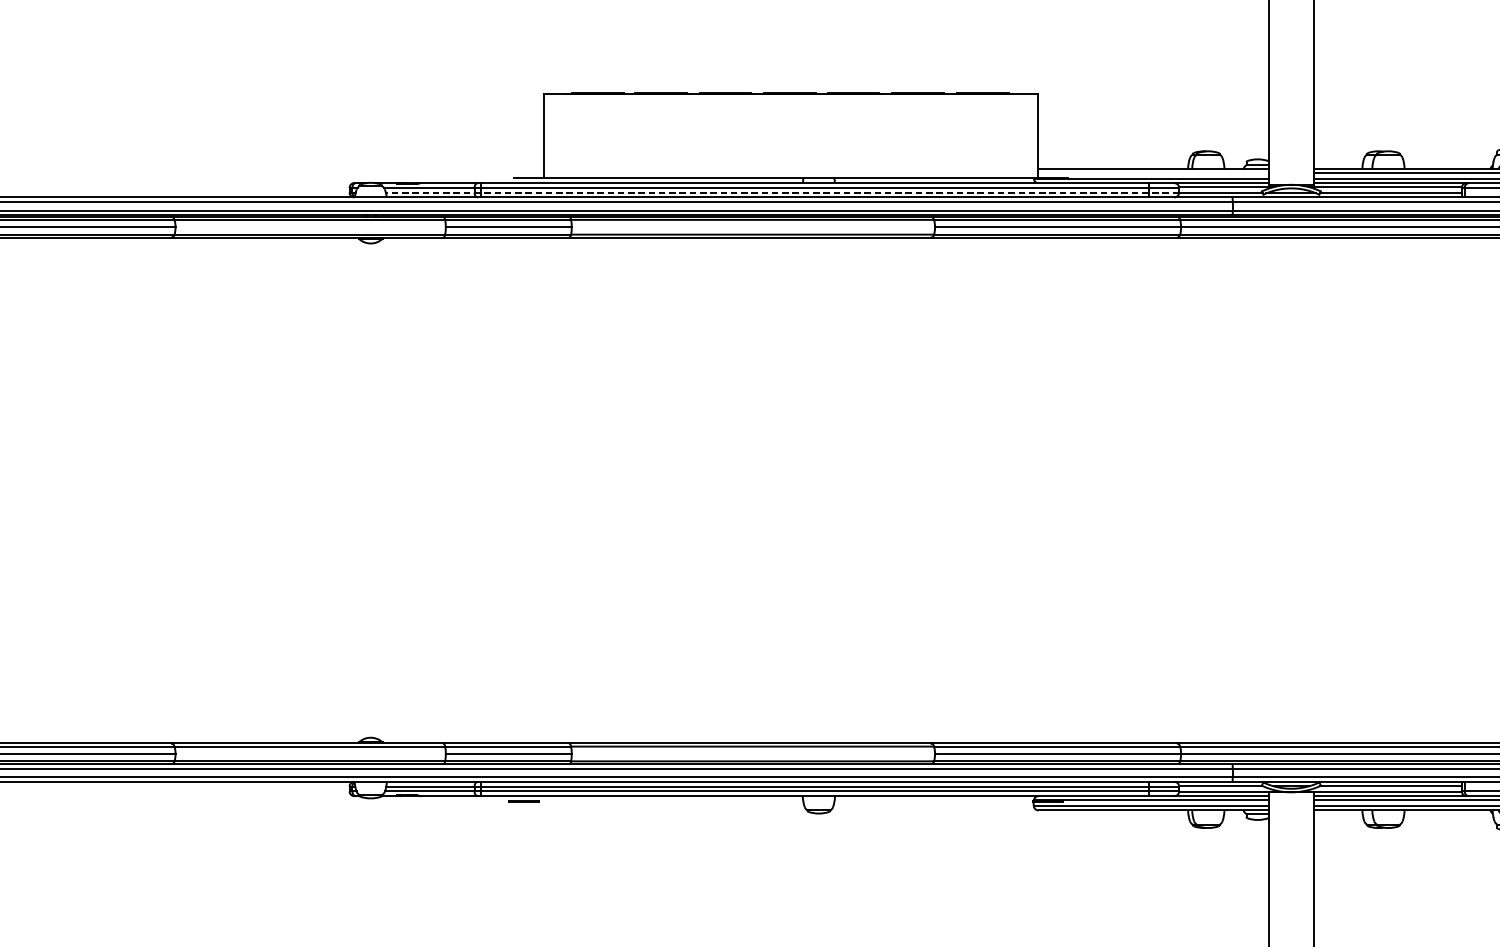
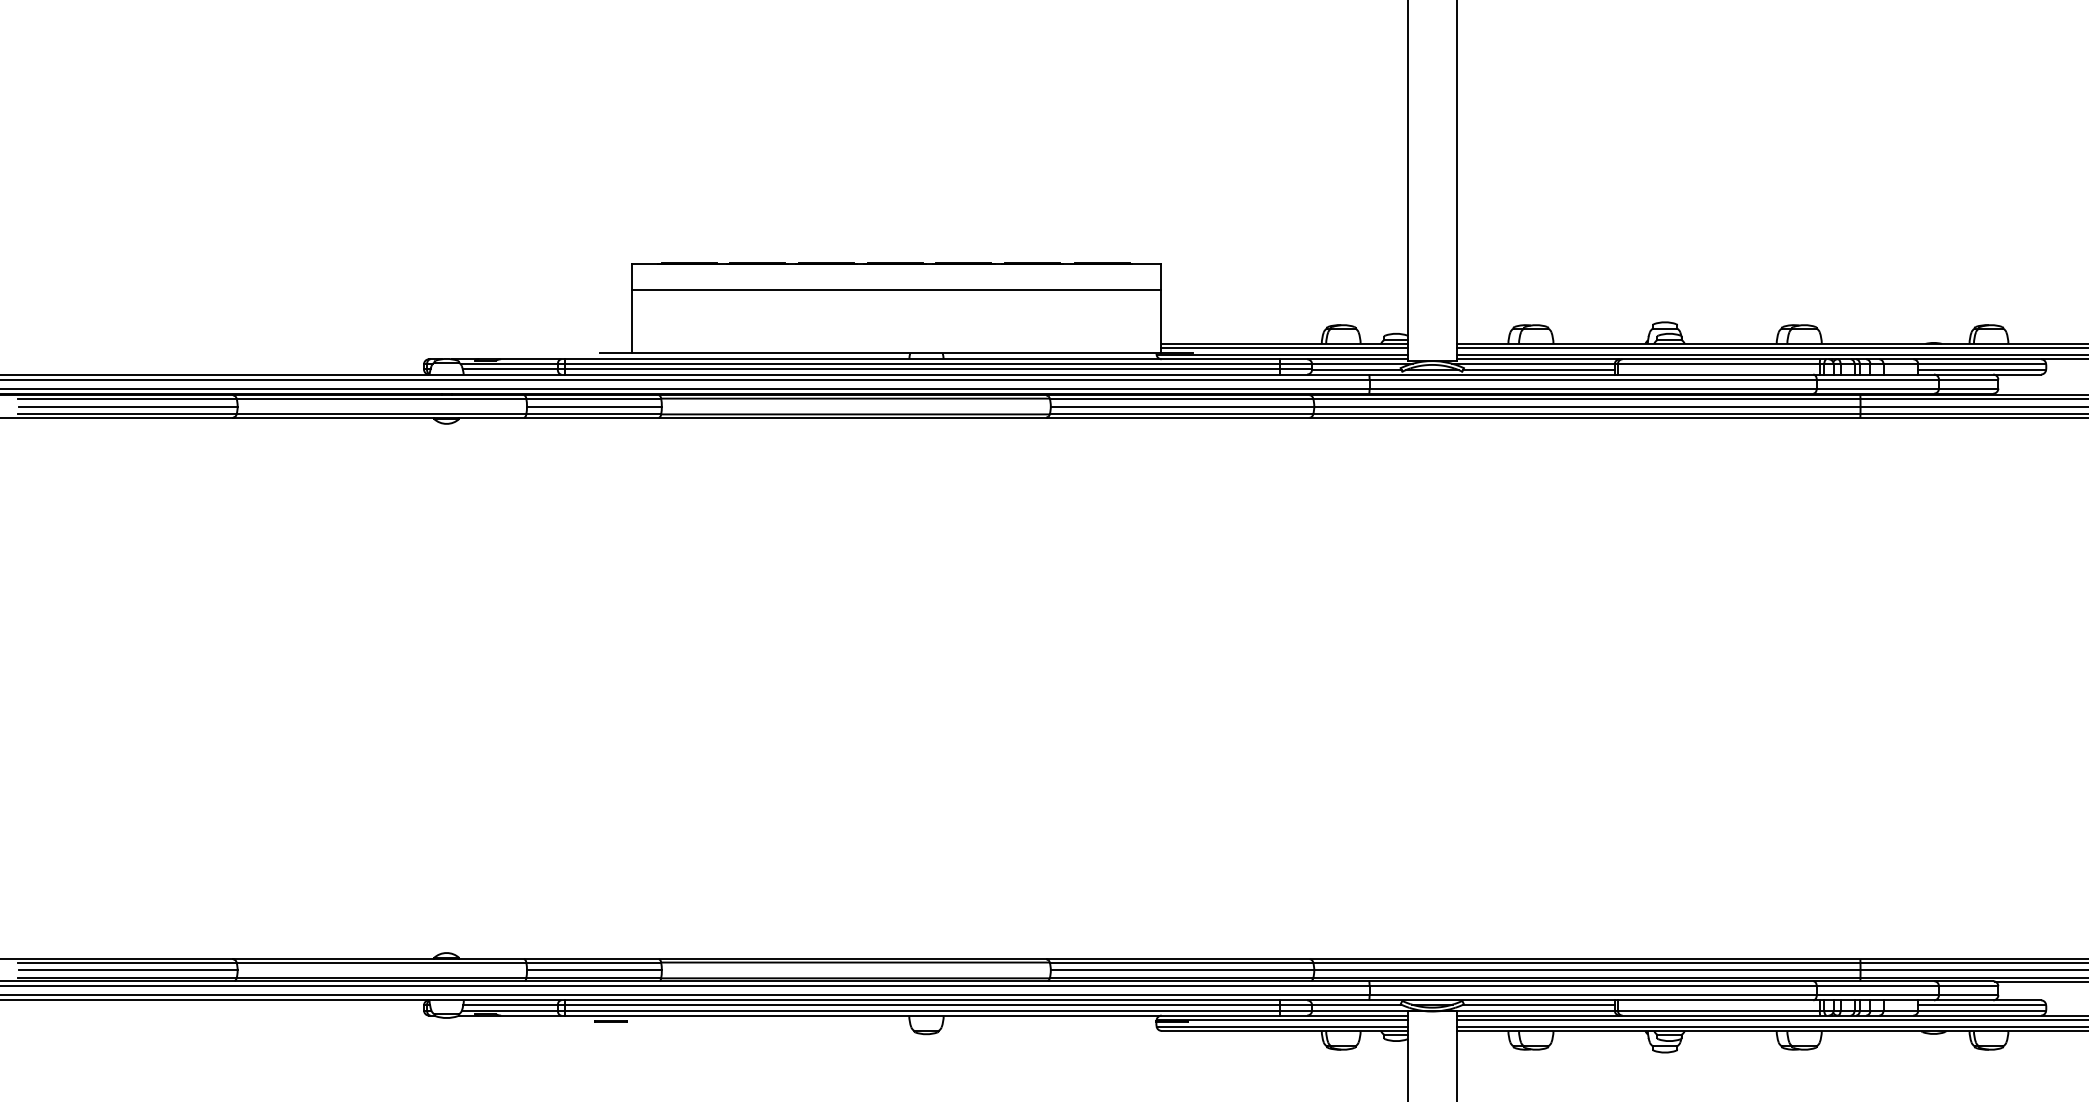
line: (789, 117) -> (895, 289), added
line: (1153, 173) -> (1284, 348), added
line: (782, 192) -> (887, 369), dashed -> solid

